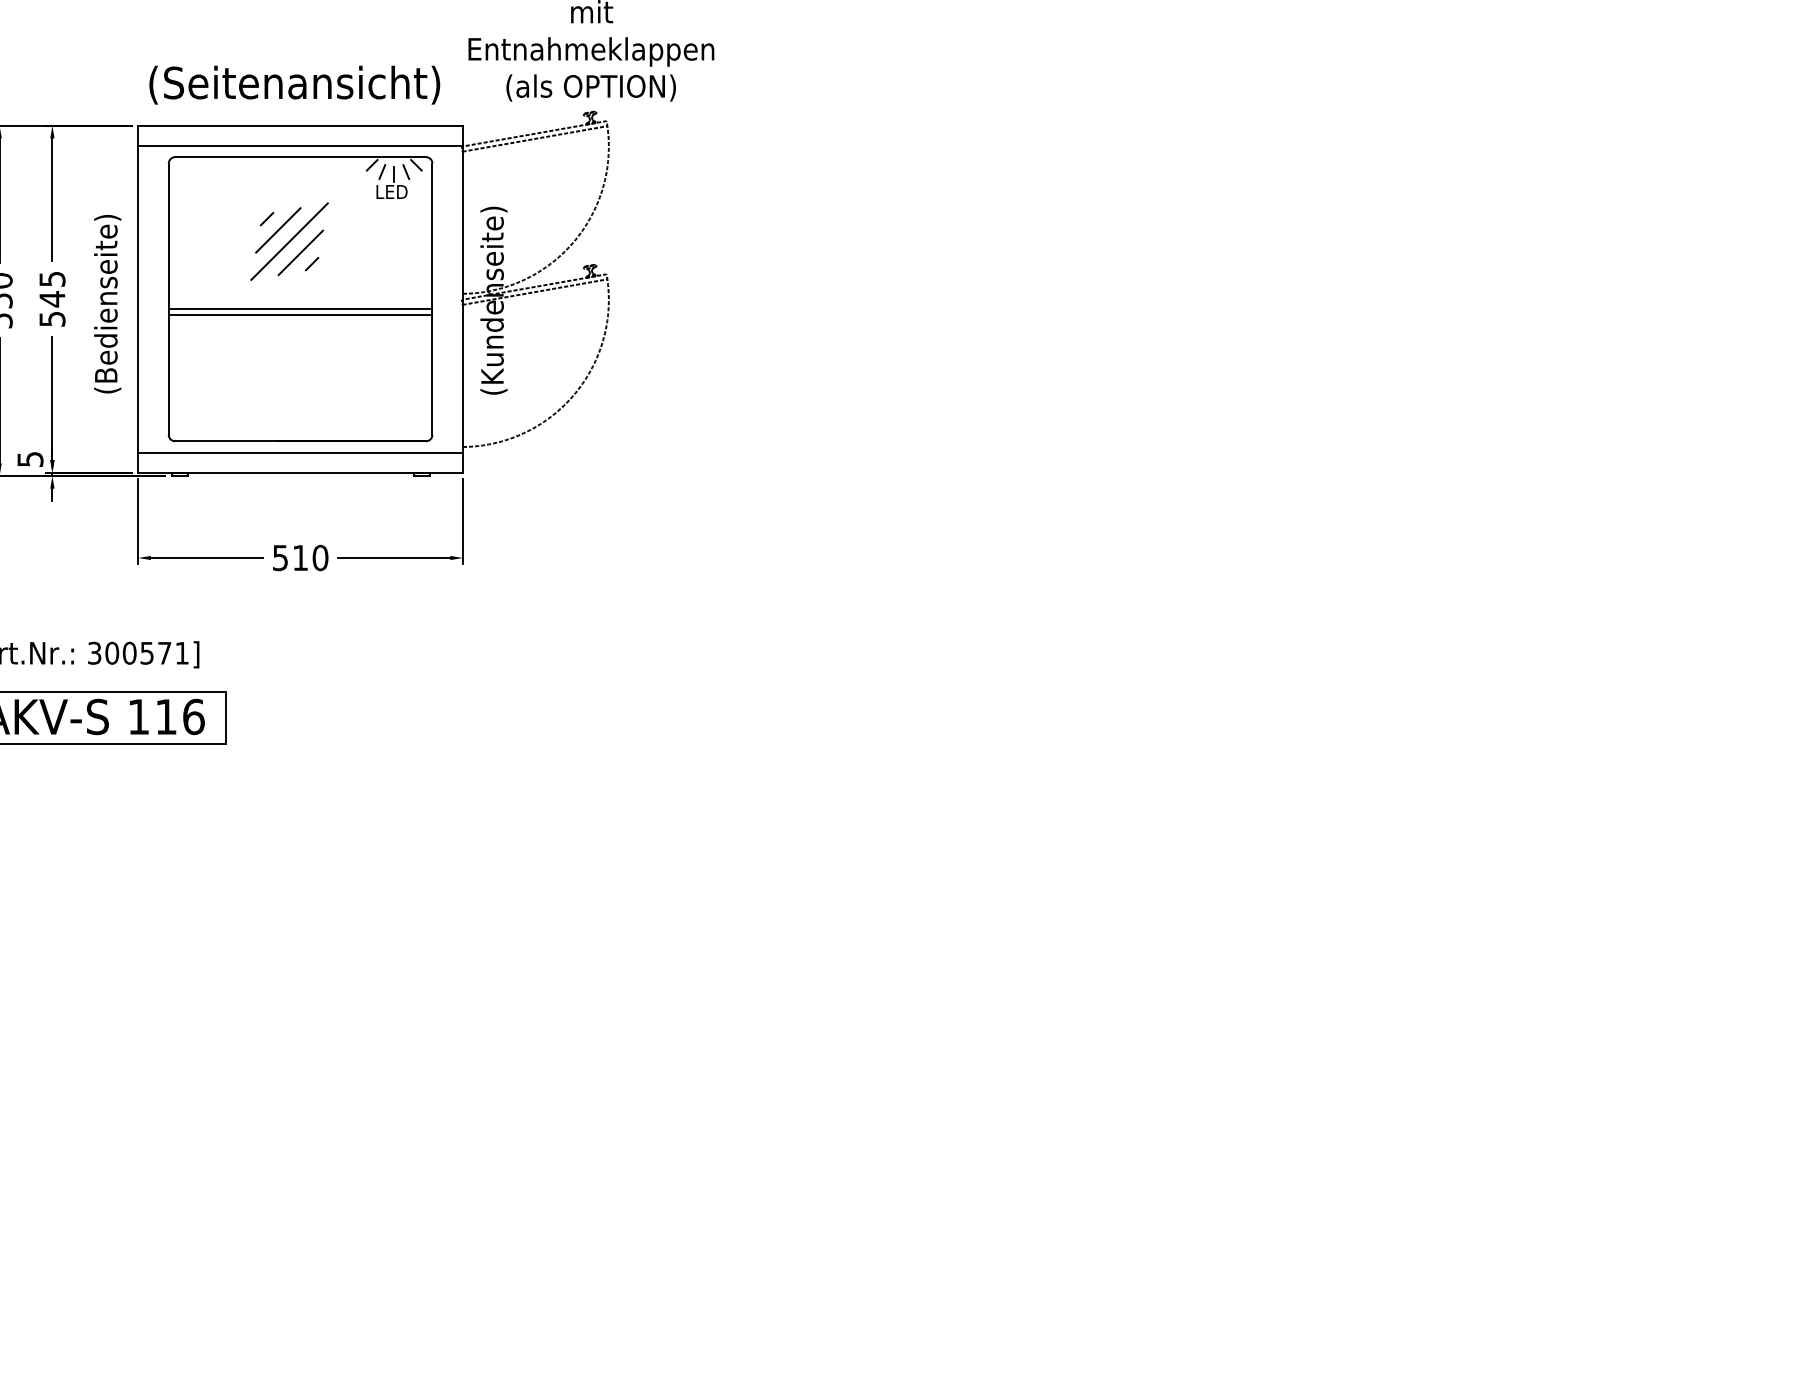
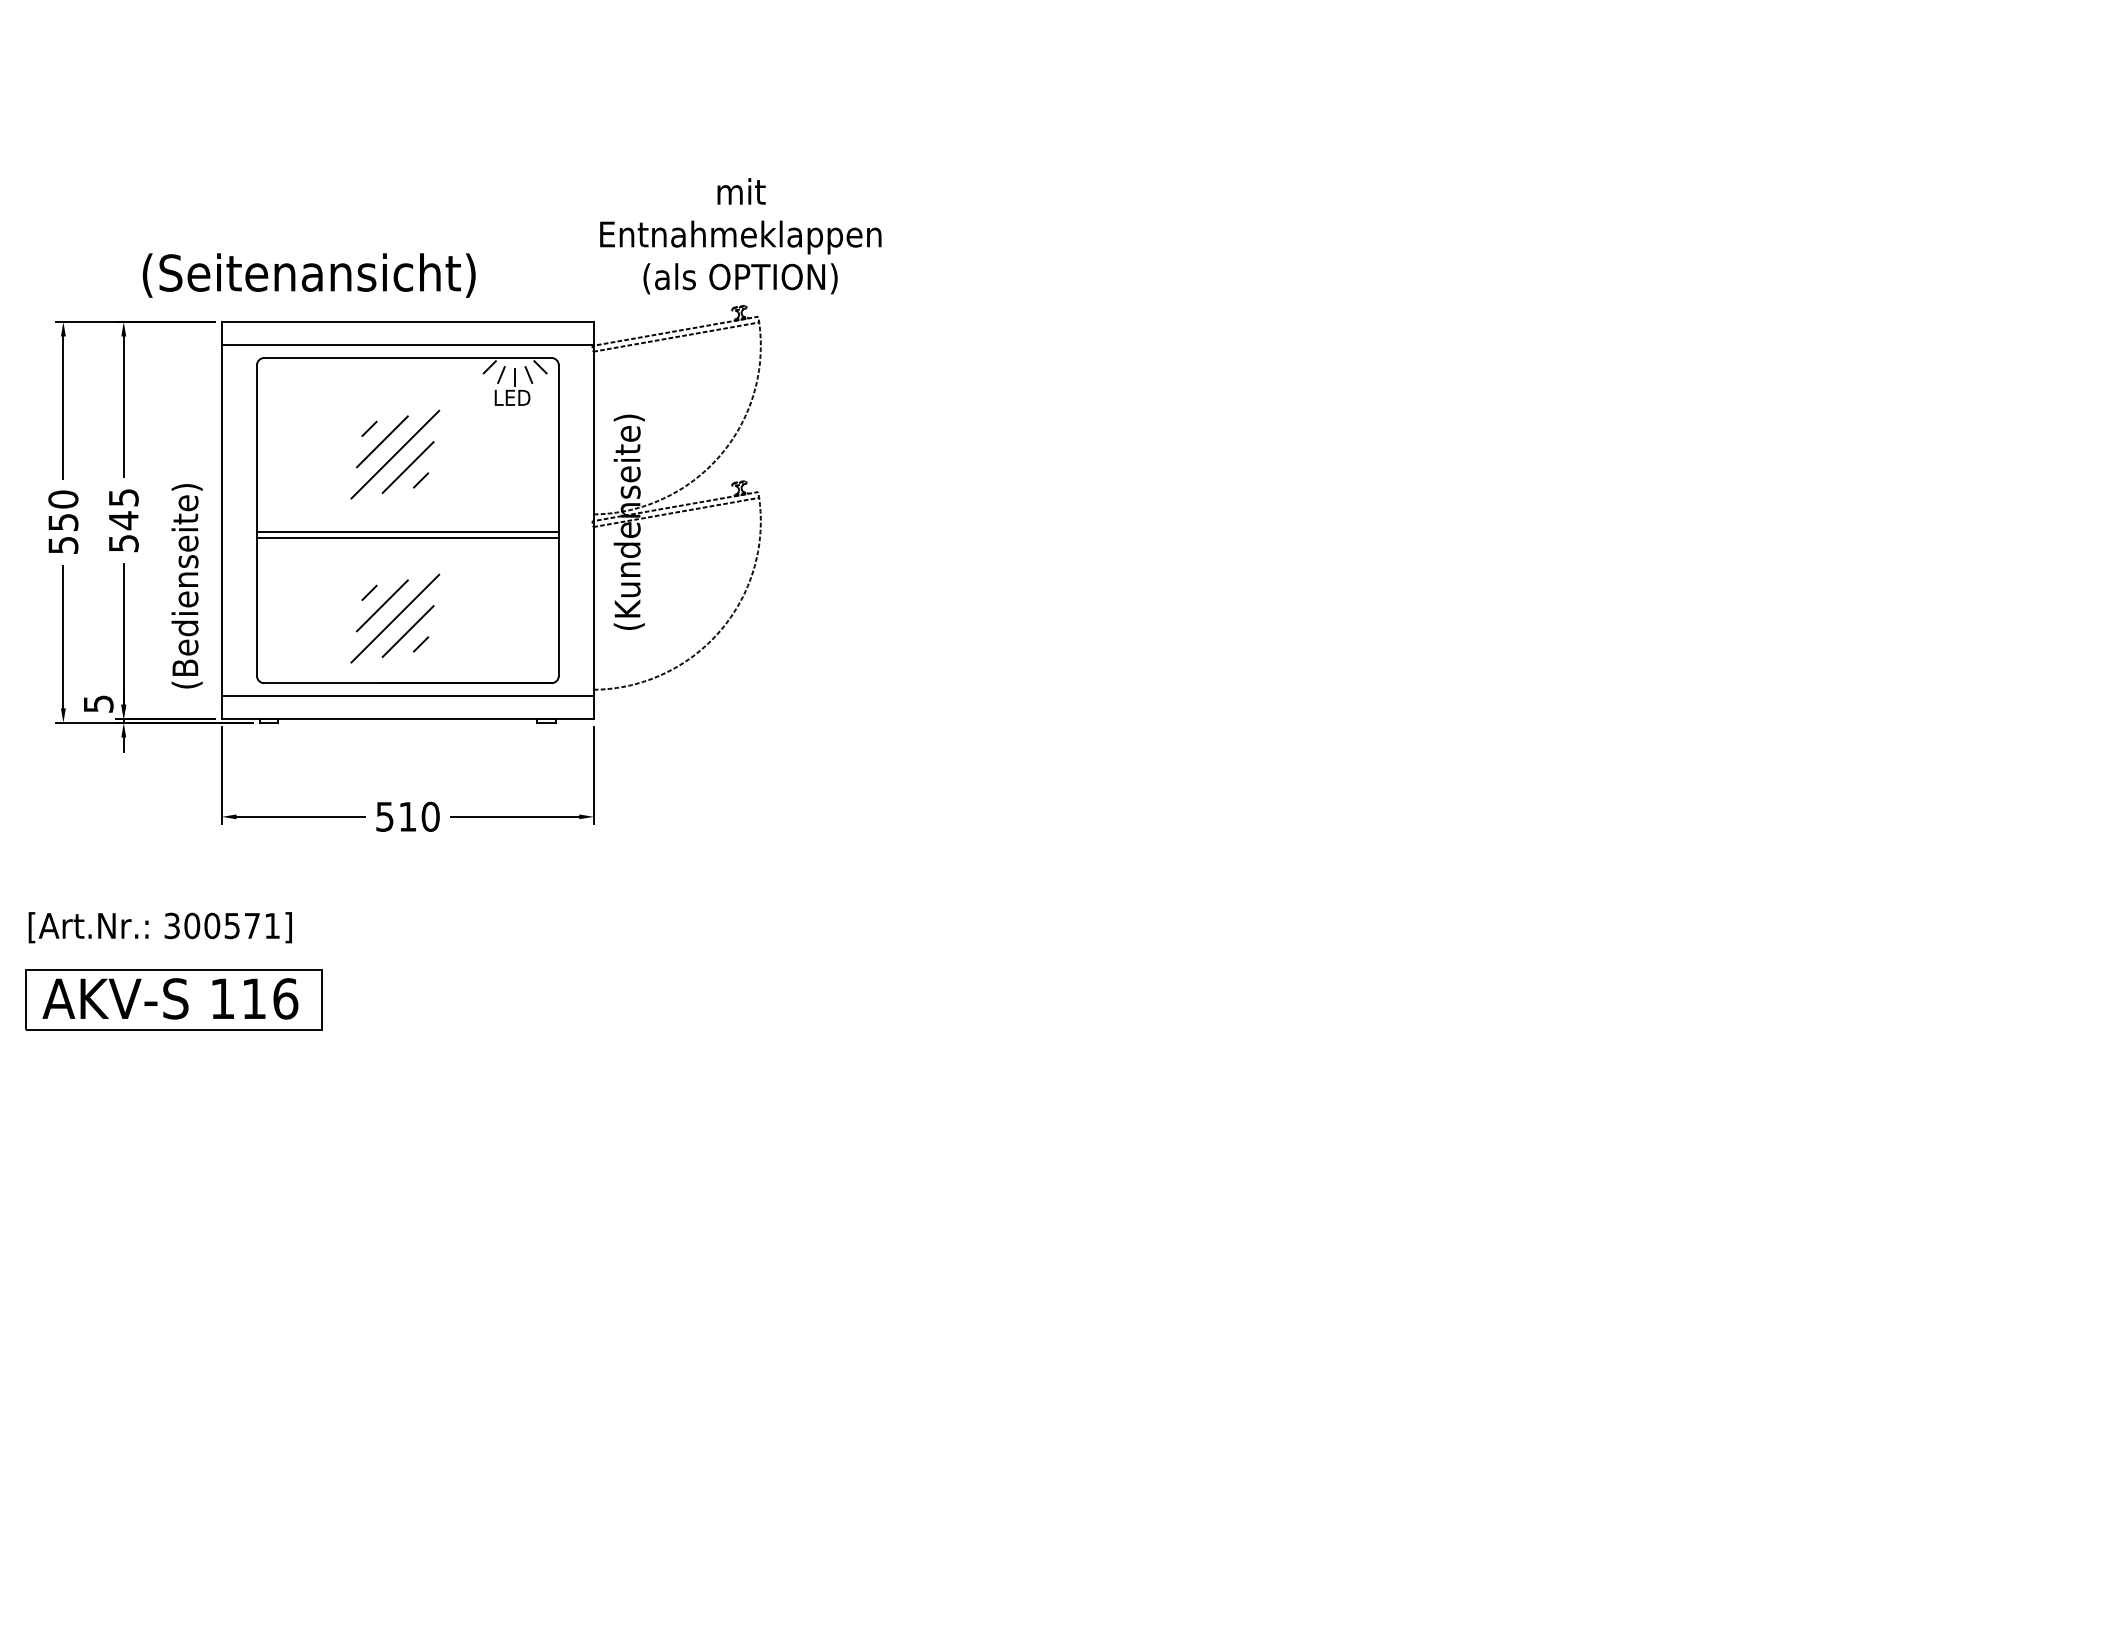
text: (294, 85) -> (308, 275), moved
text: (107, 304) -> (186, 586), moved
part: (289, 384) -> (395, 618), added

